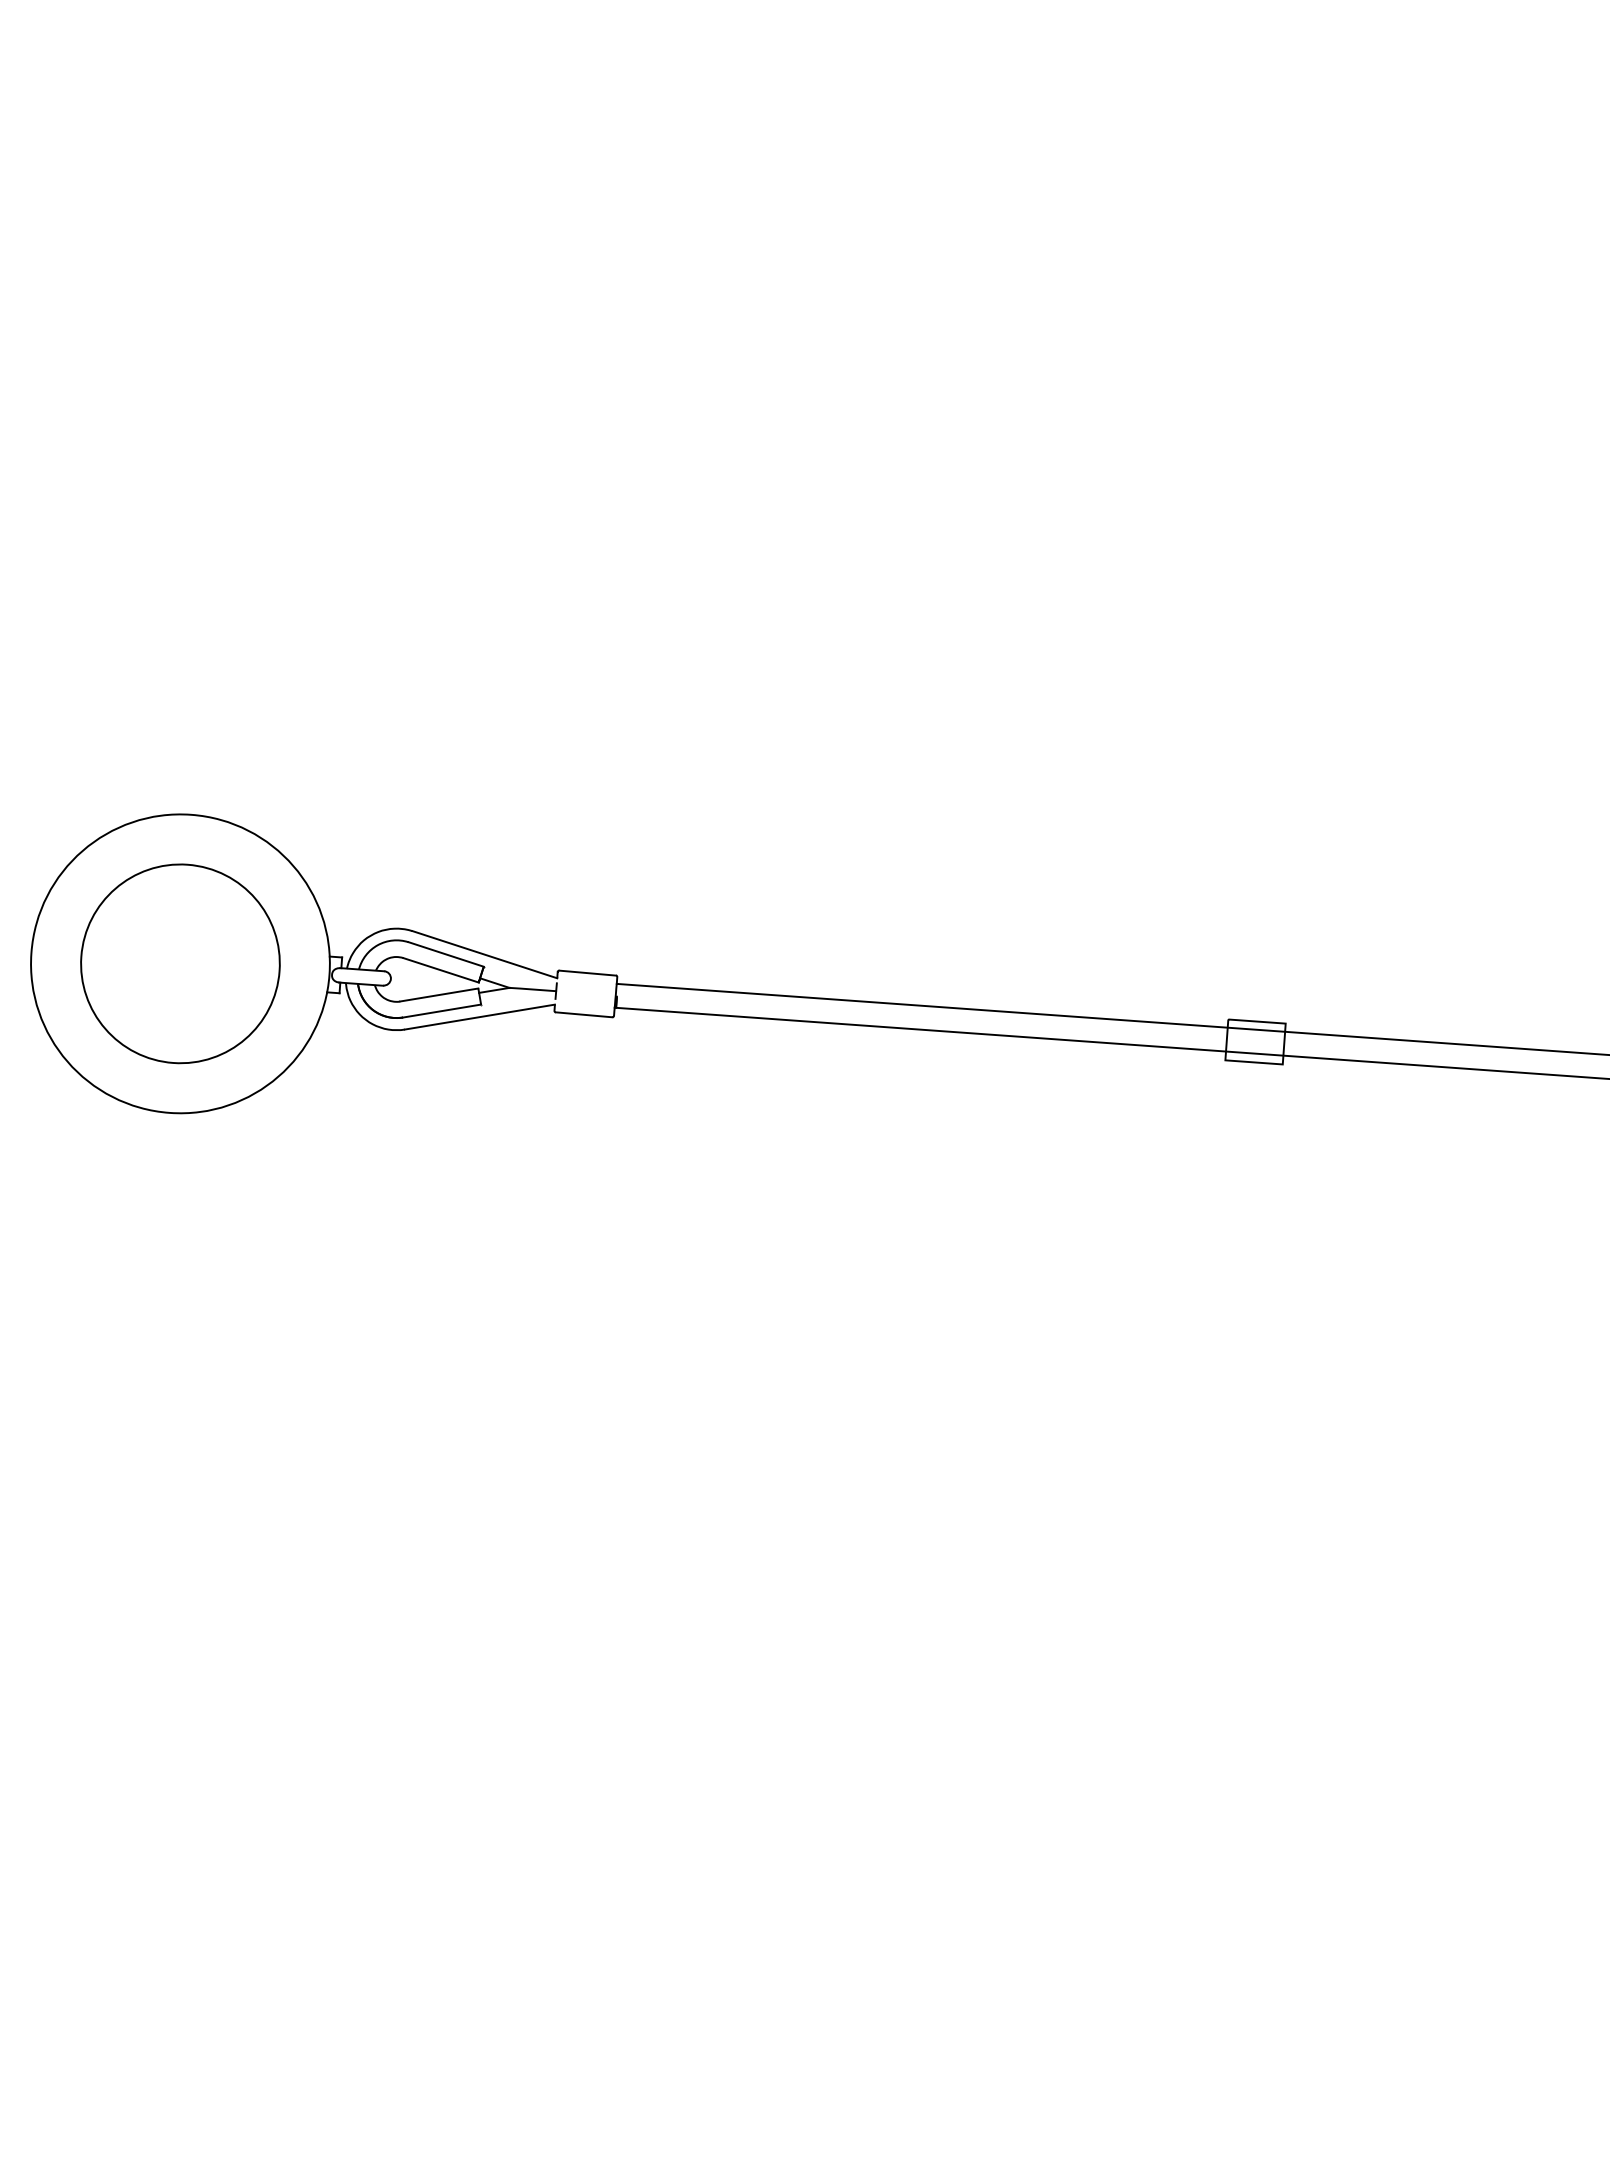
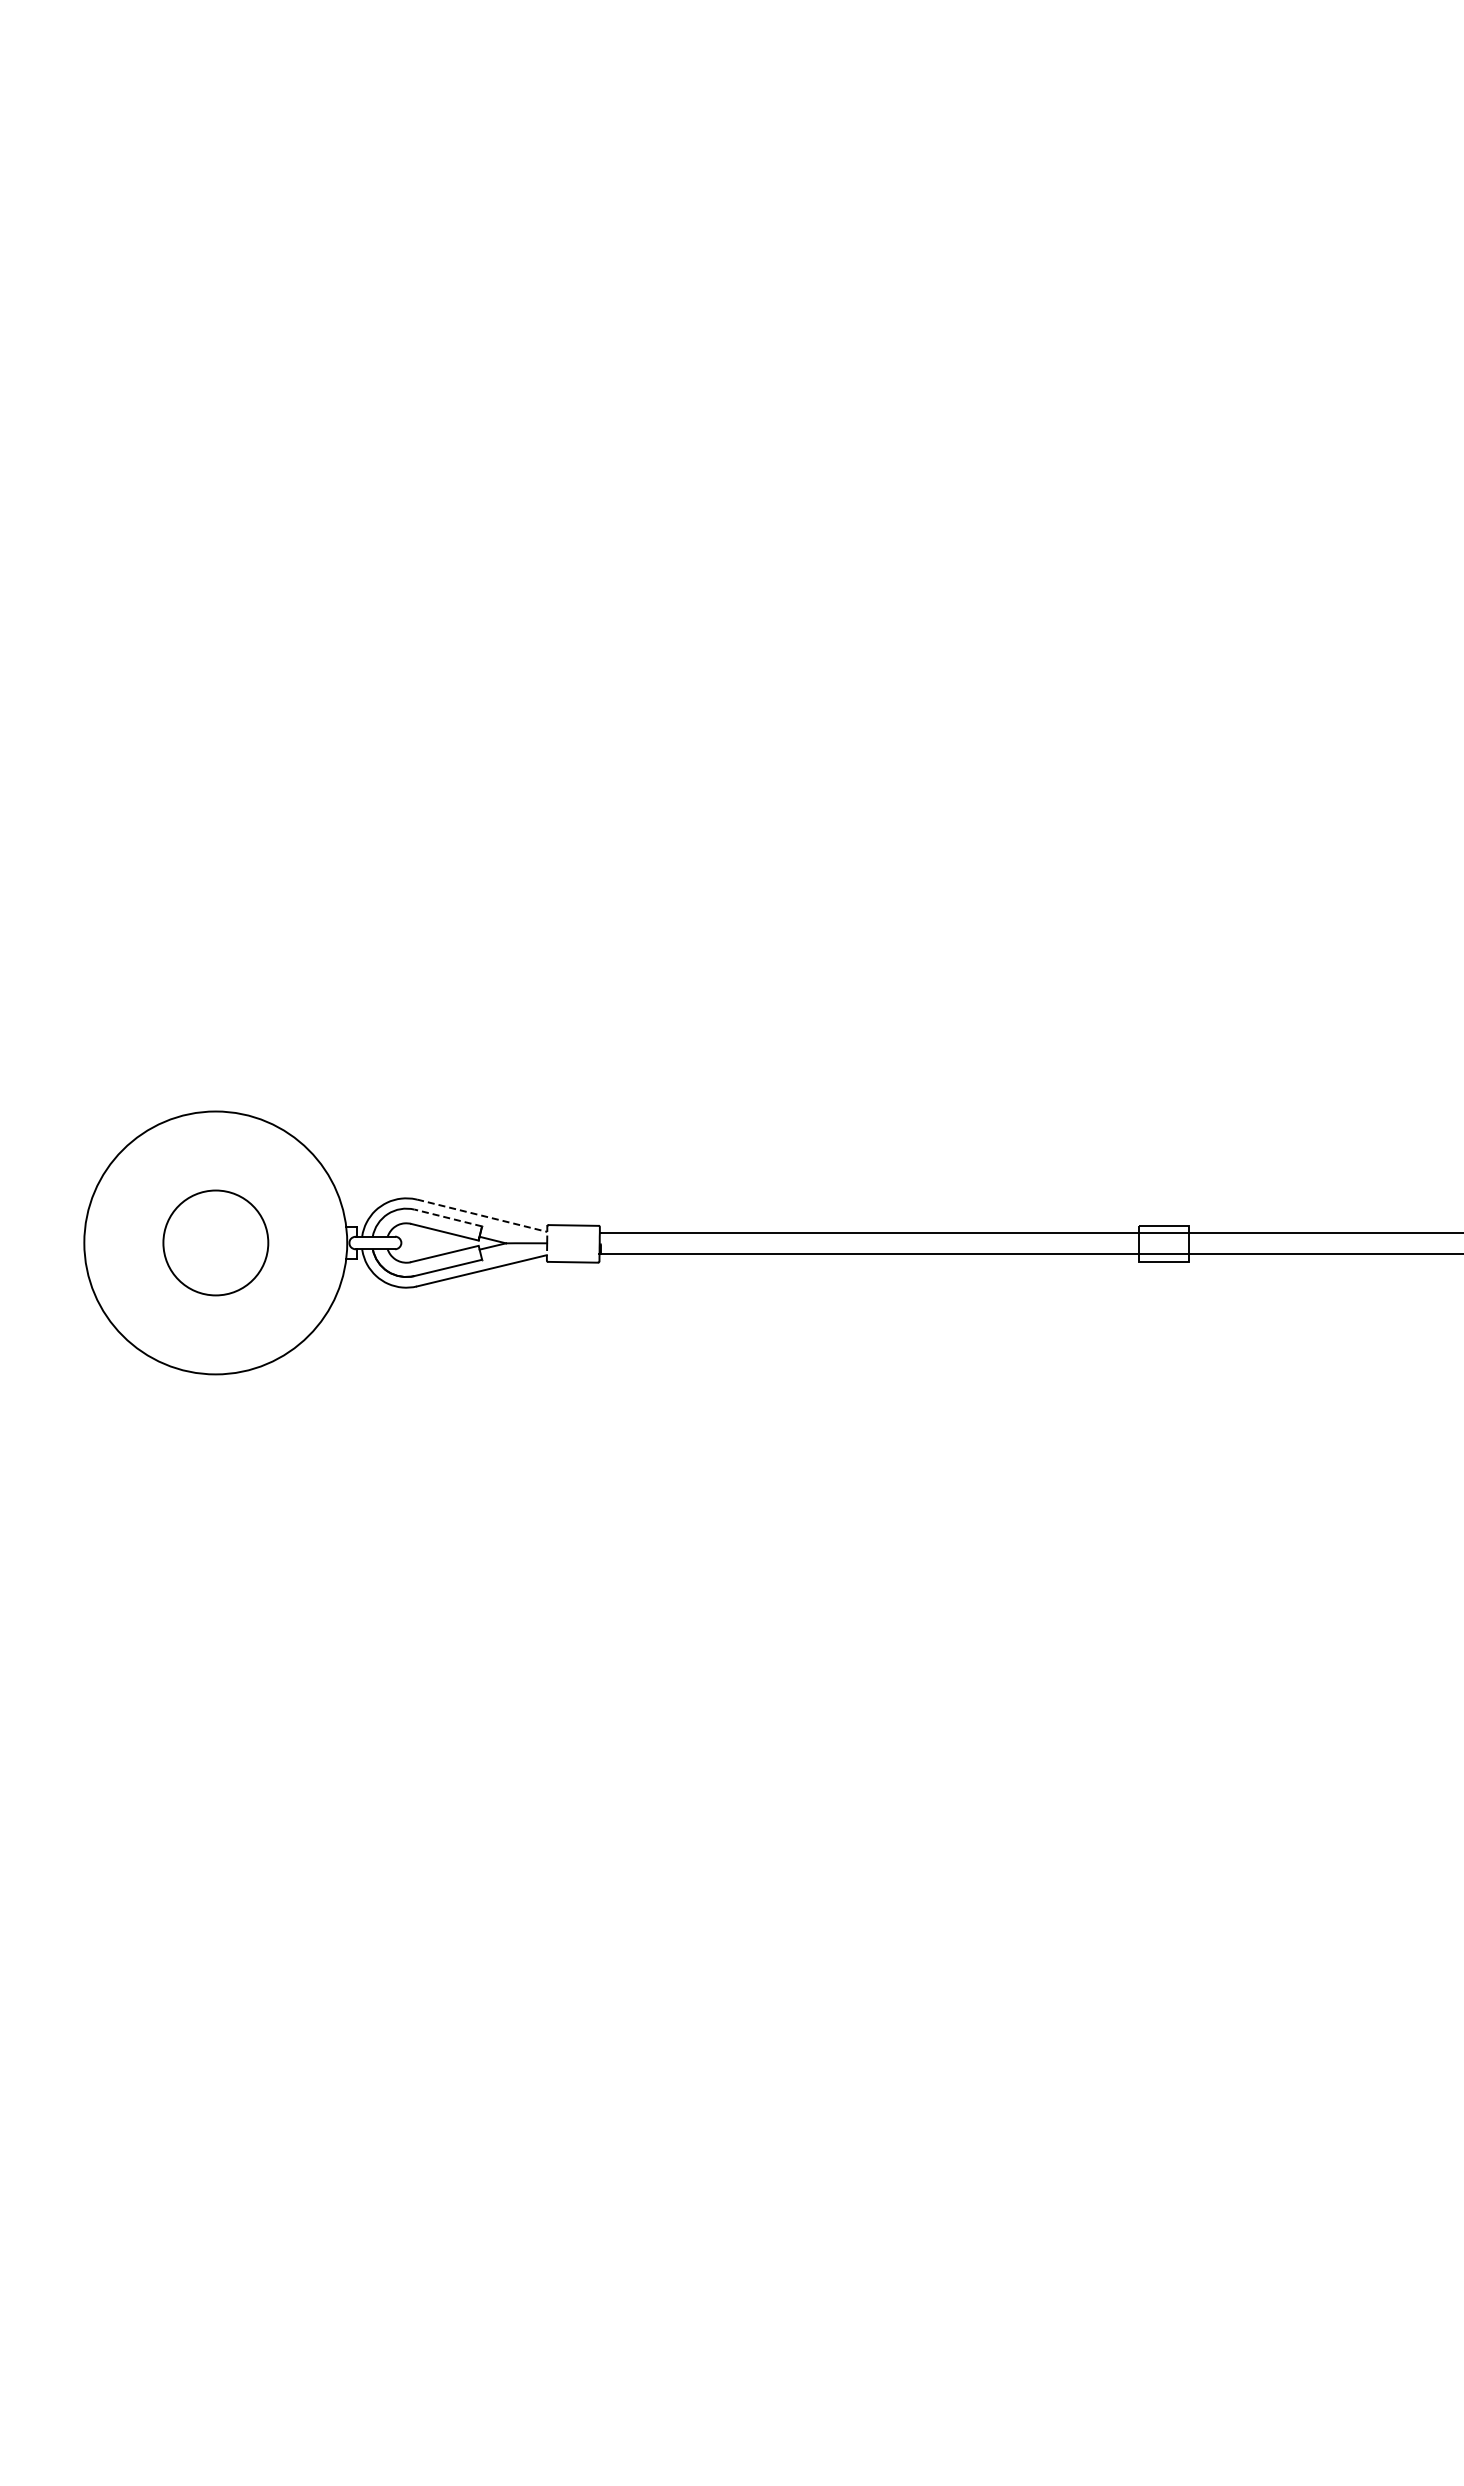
line: (446, 953) -> (448, 1217), solid -> dashed
line: (485, 954) -> (482, 1215), solid -> dashed
circle: (180, 963) -> (215, 1242), size x0.6

